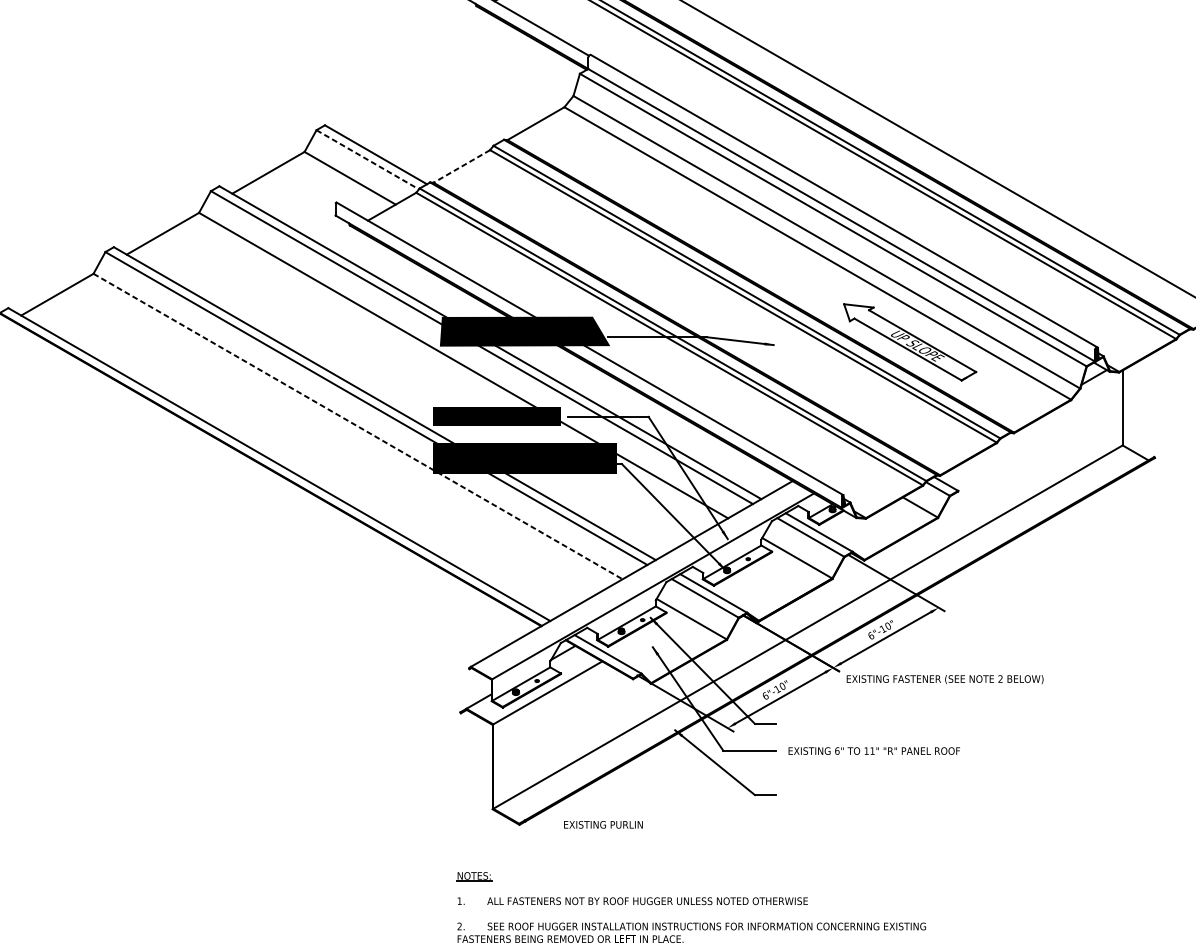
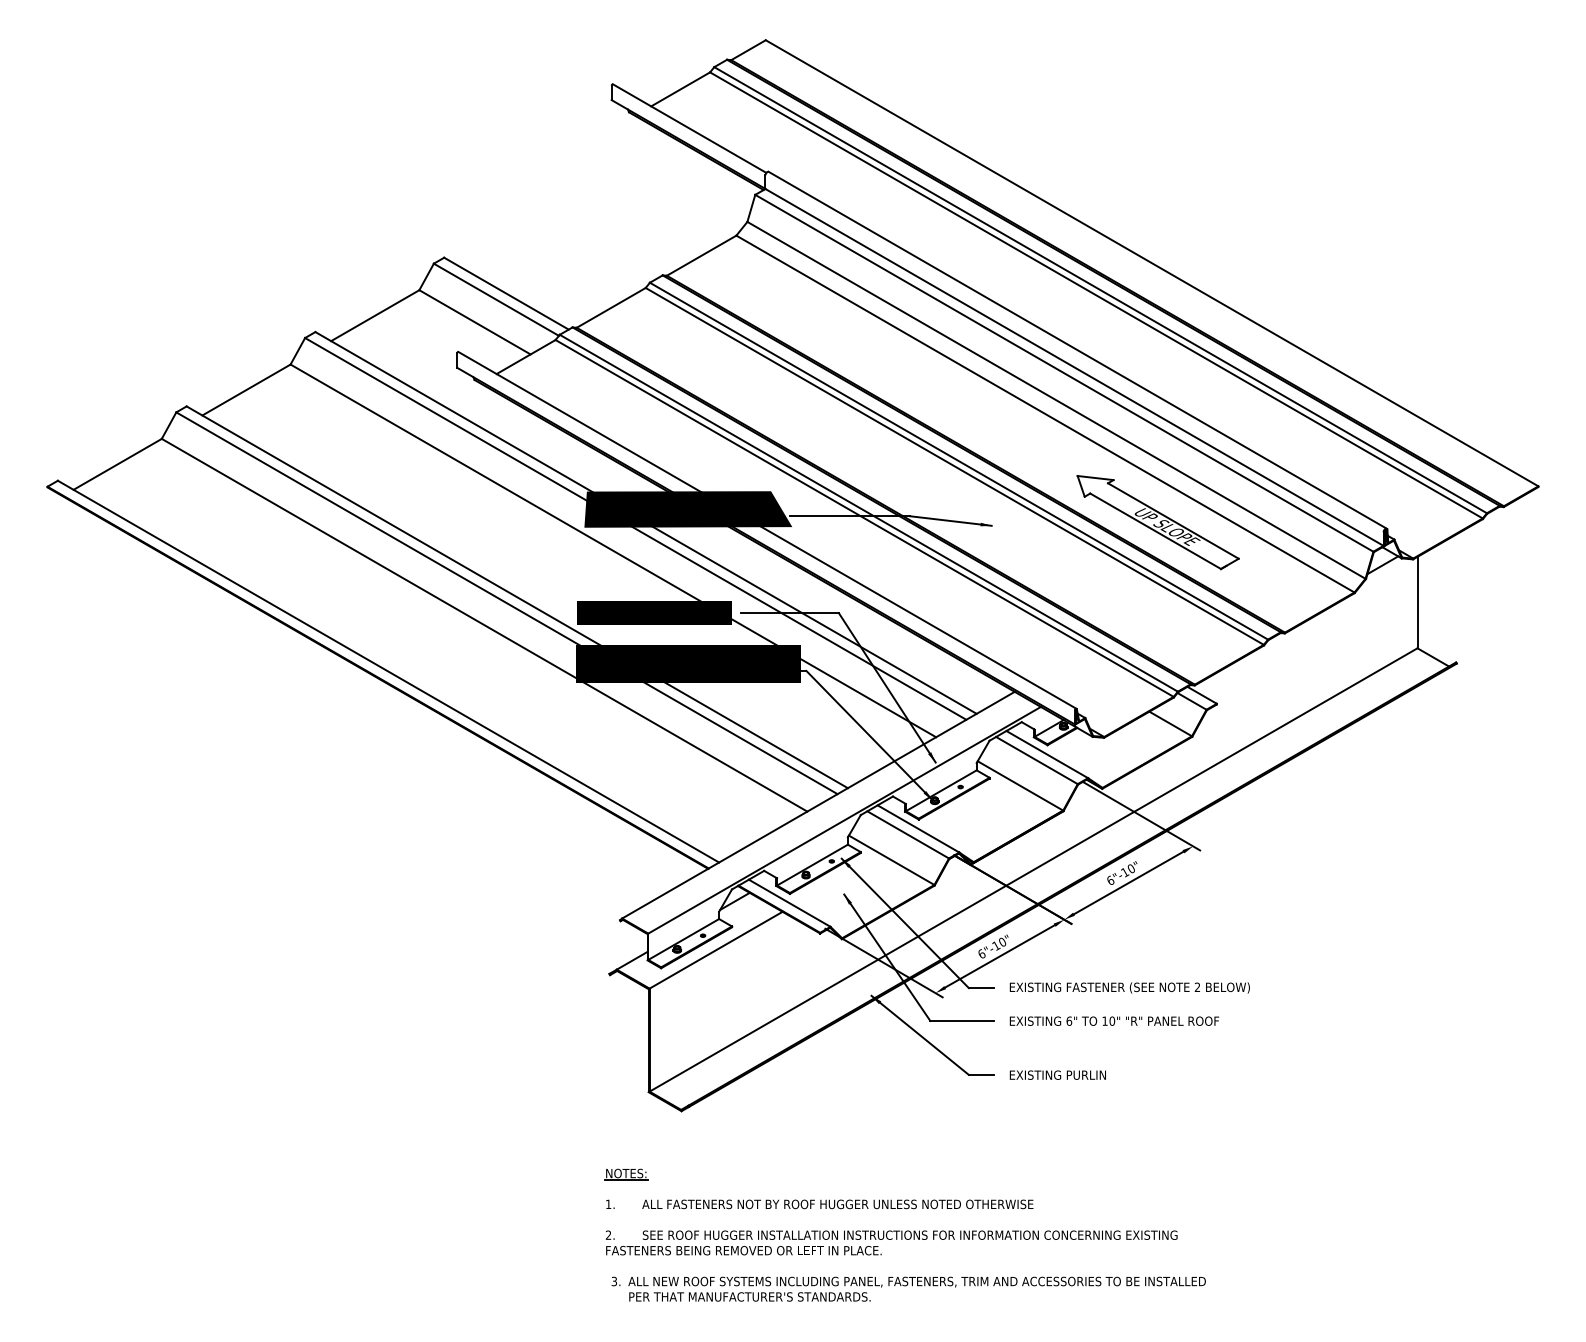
line: (367, 160) -> (496, 300), dashed -> solid
line: (462, 166) -> (611, 307), dashed -> solid
line: (357, 426) -> (484, 625), dashed -> solid
text: (944, 679) -> (1129, 987), moved
text: (872, 750) -> (1112, 1020), 11" -> 10"
text: (603, 824) -> (1057, 1074), moved

